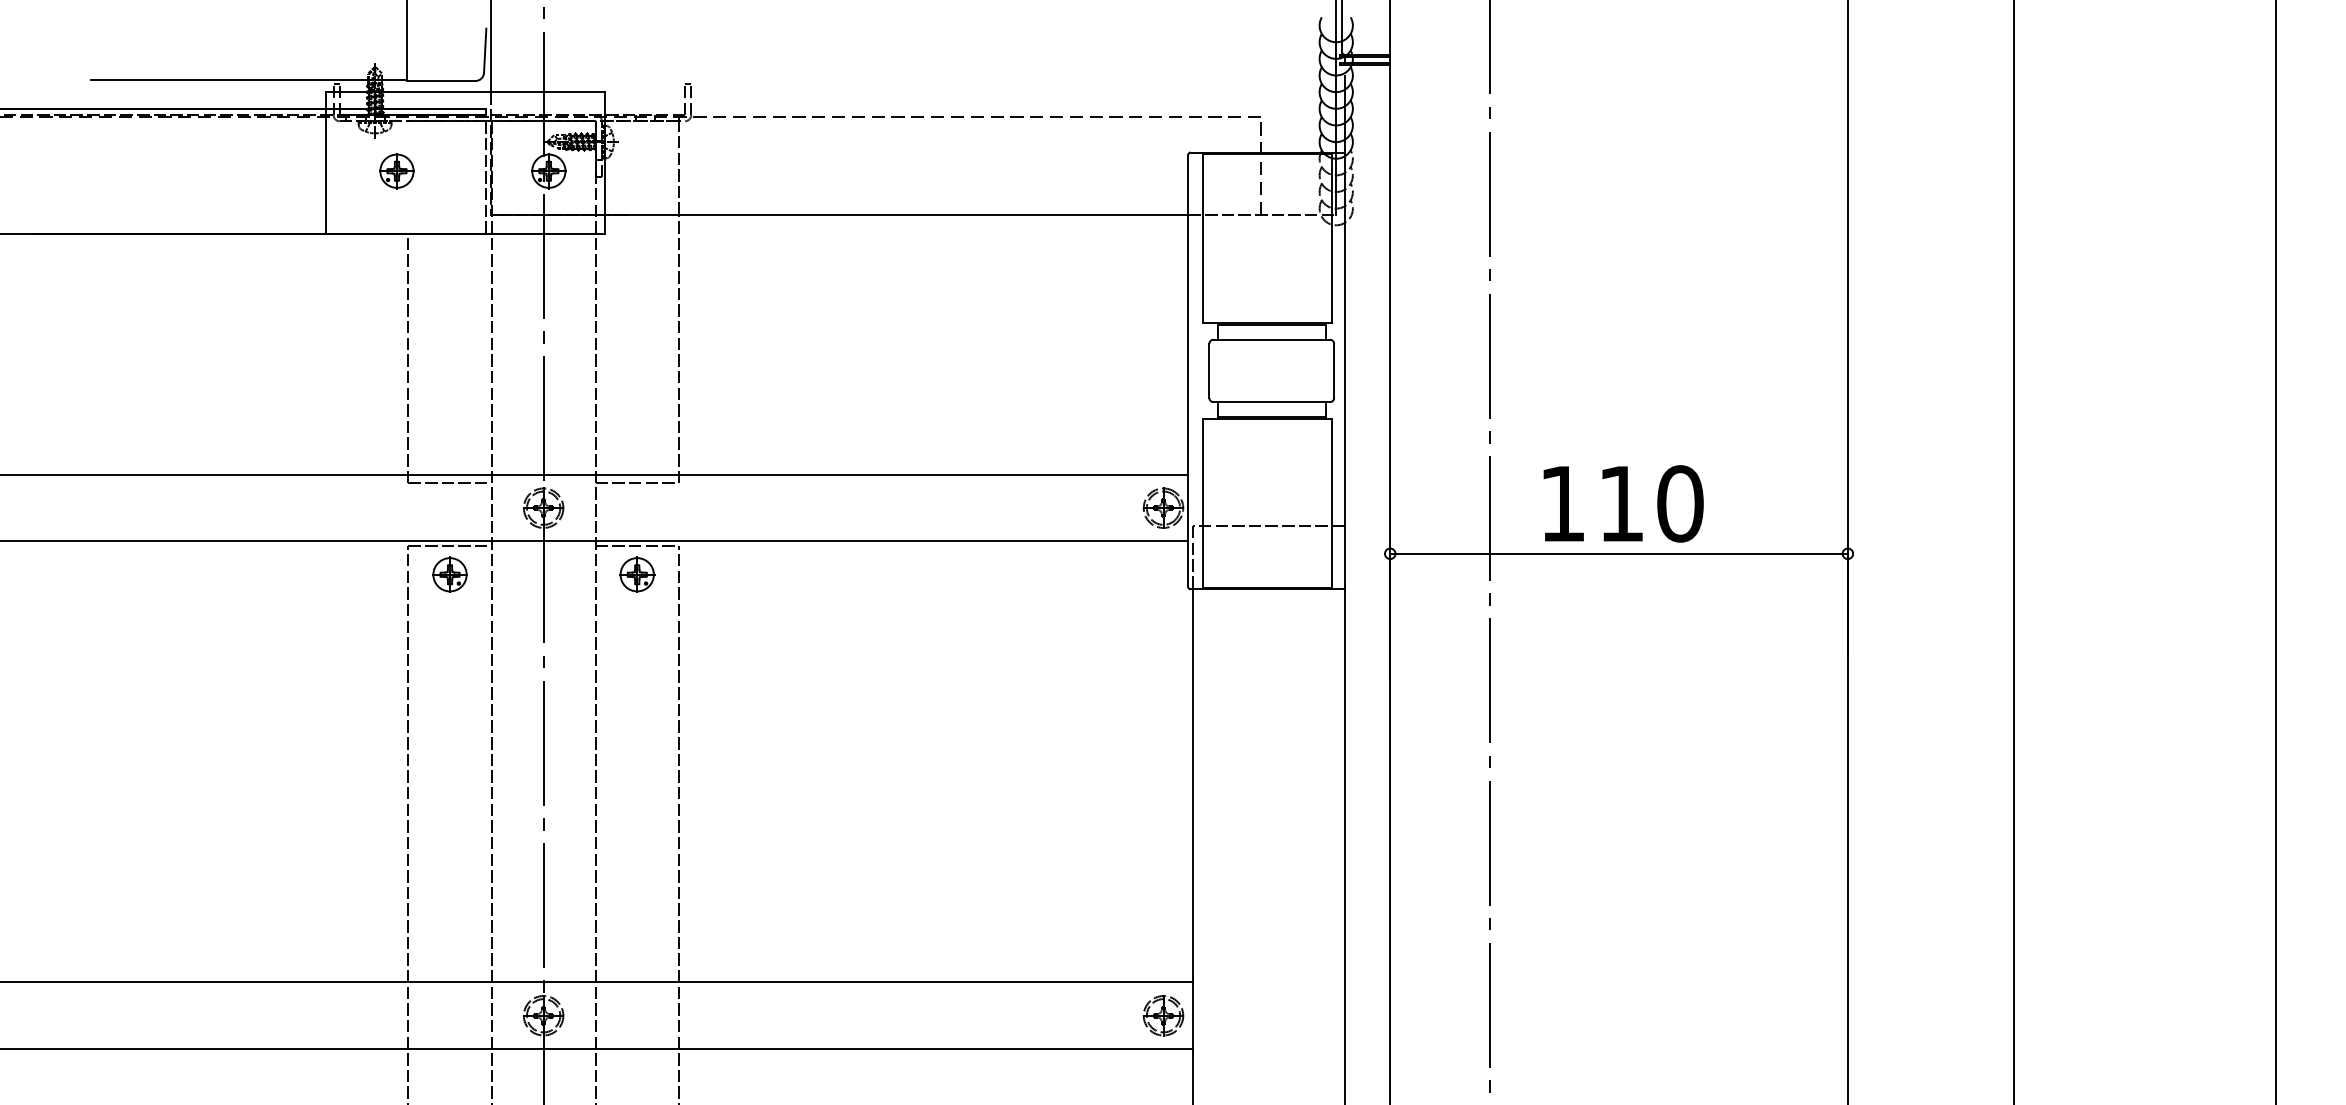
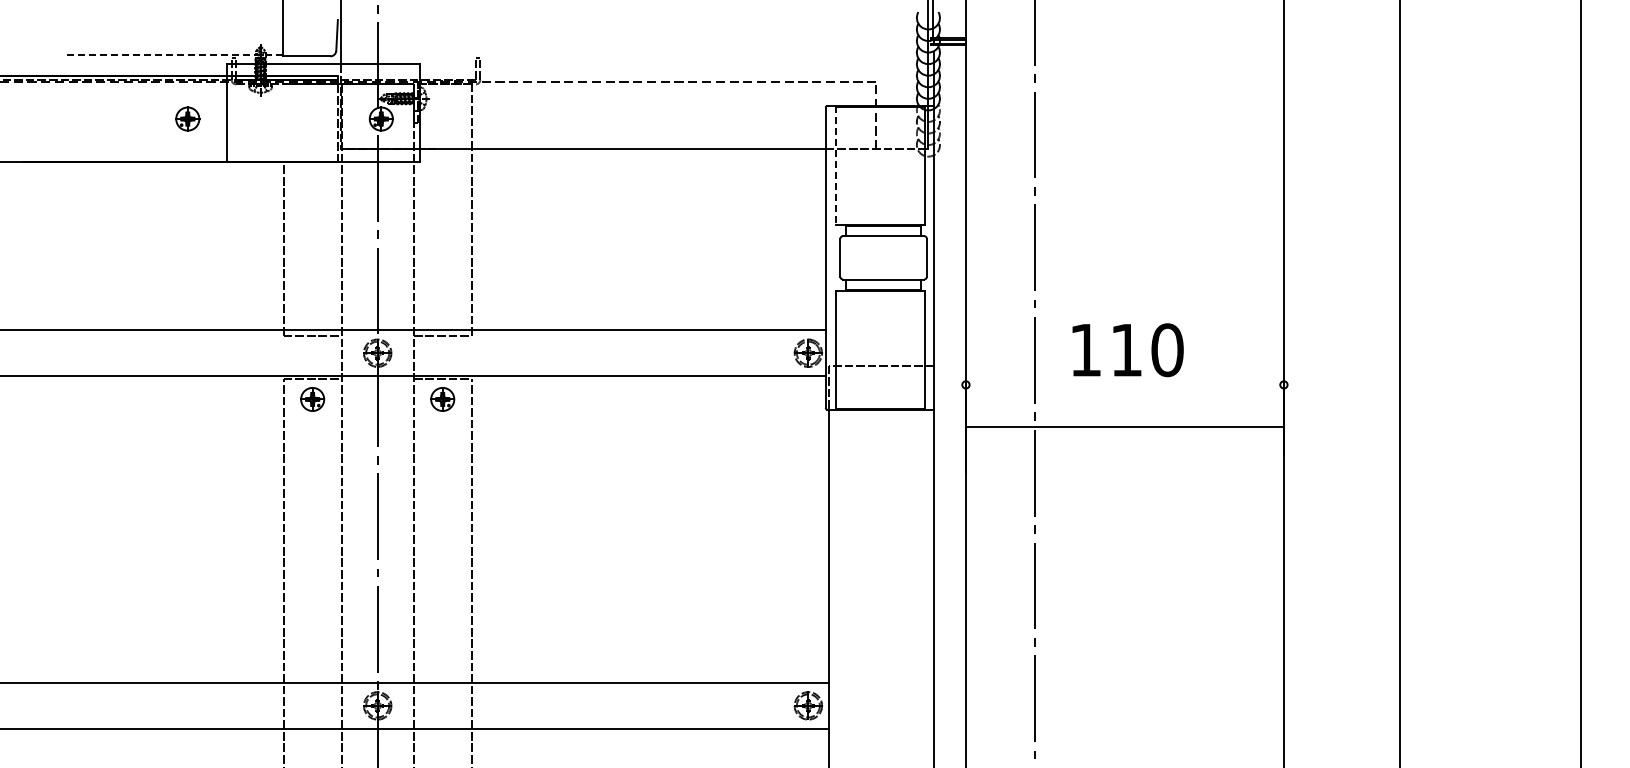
line: (249, 79) -> (173, 55), solid -> dashed
part: (396, 170) -> (187, 118), moved
line: (1202, 238) -> (835, 165), solid -> dashed
line: (1618, 553) -> (1124, 426), moved

